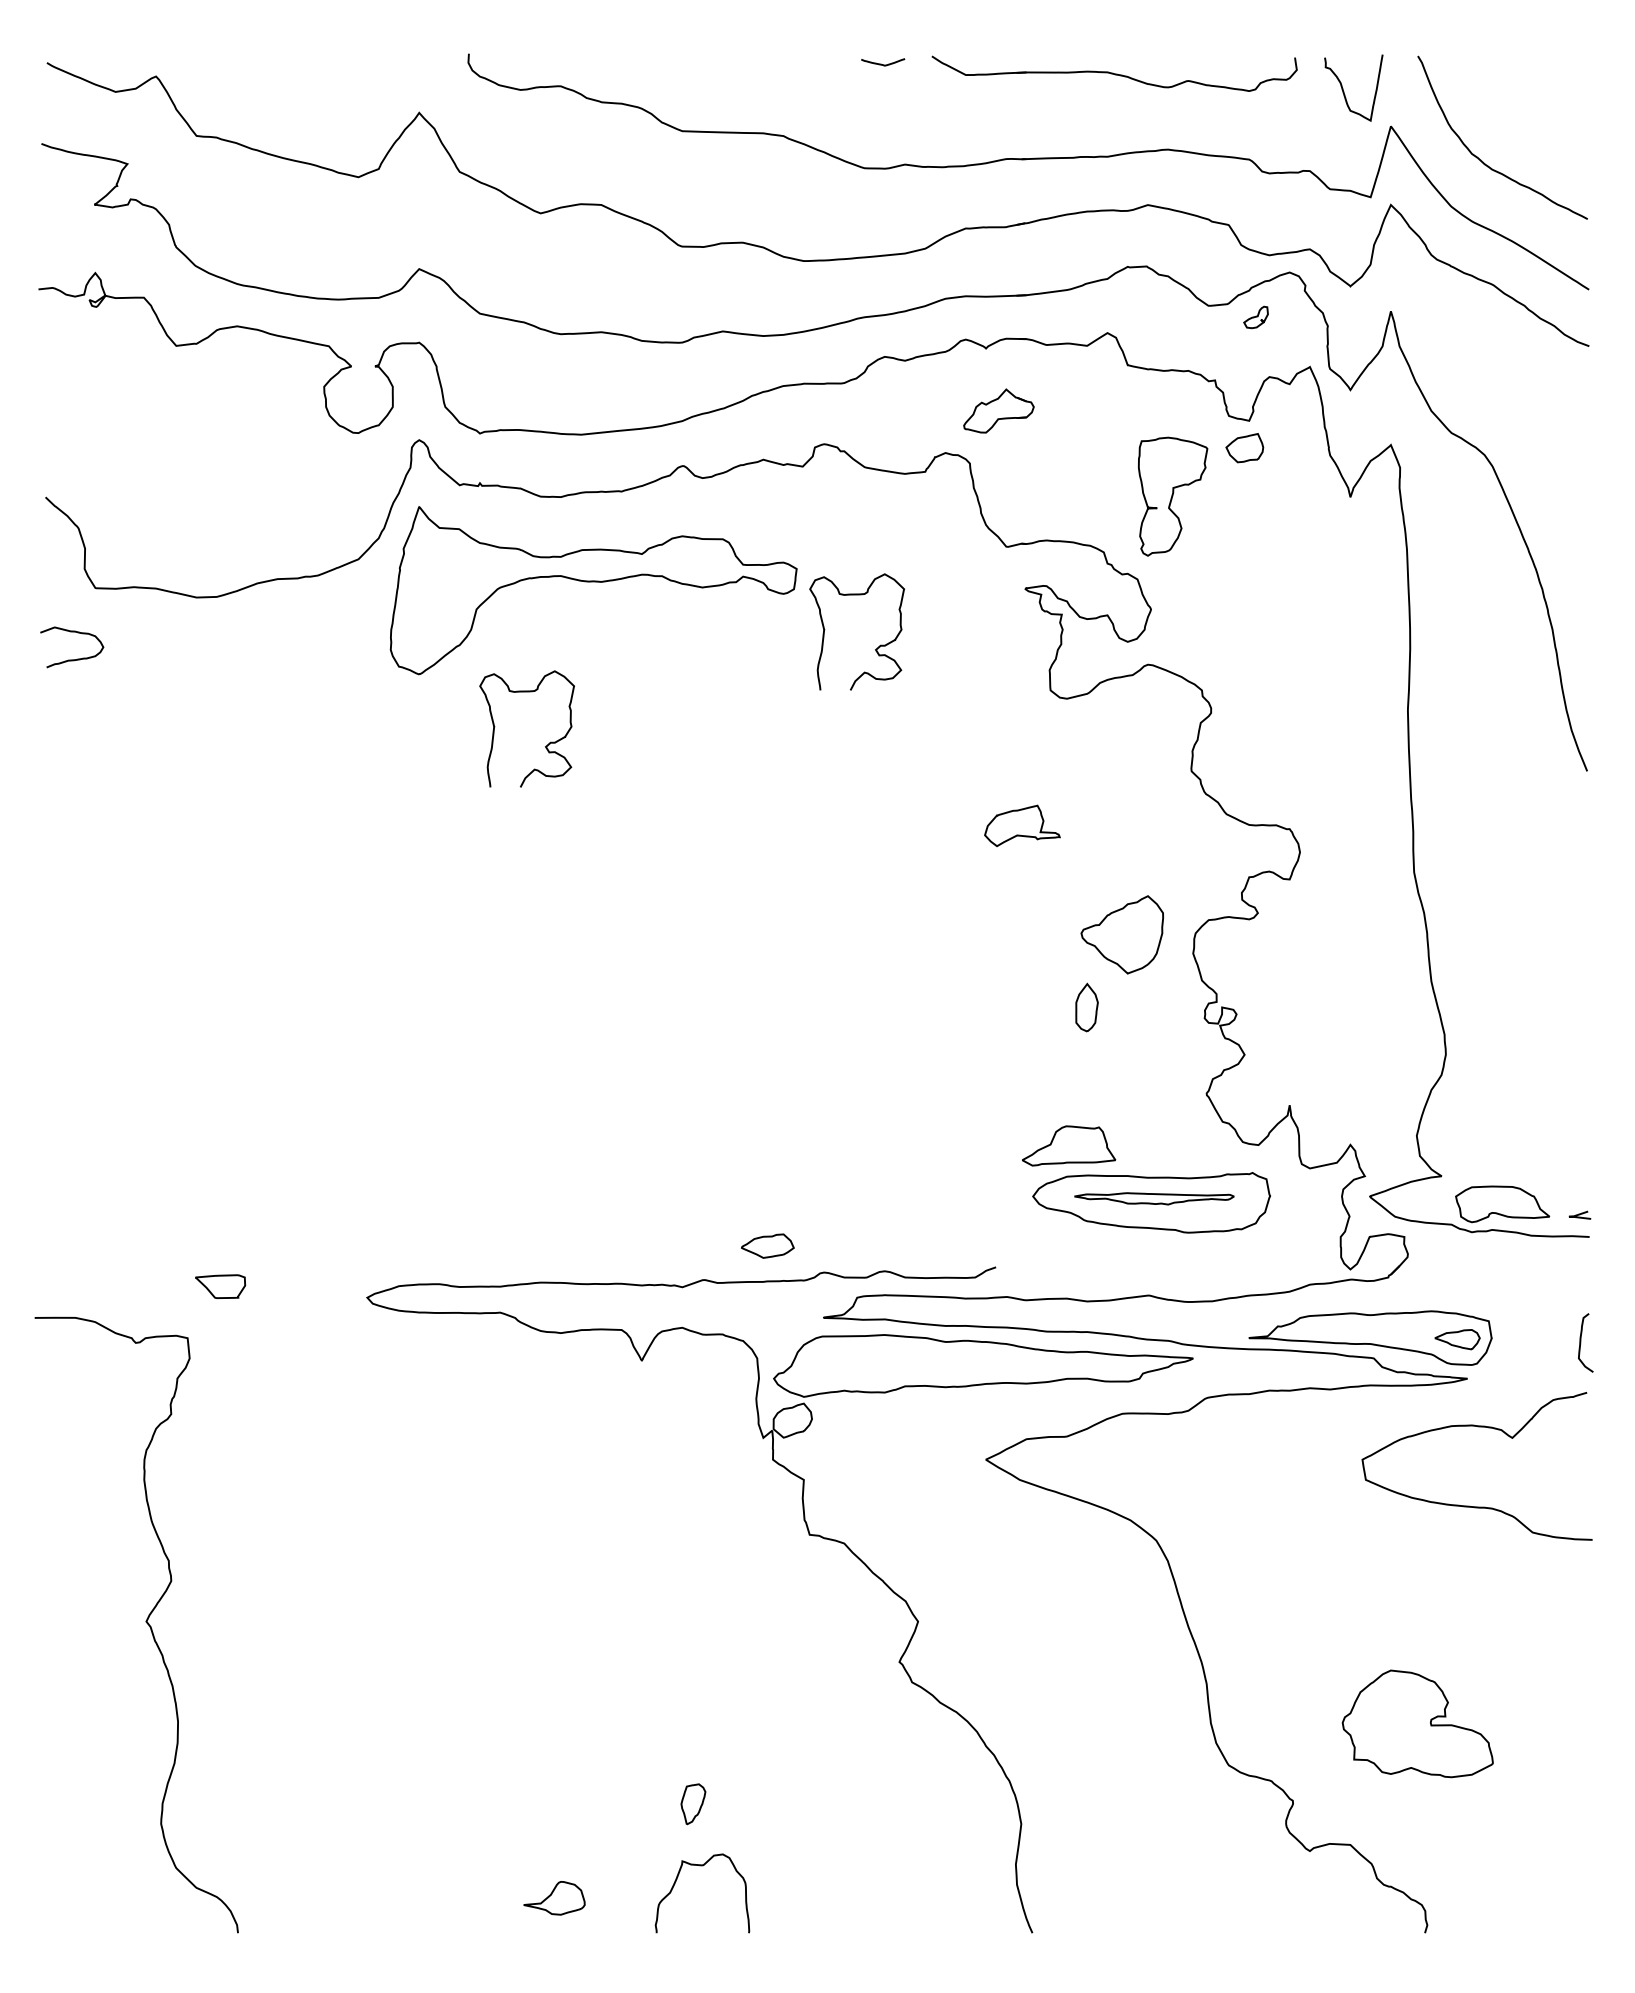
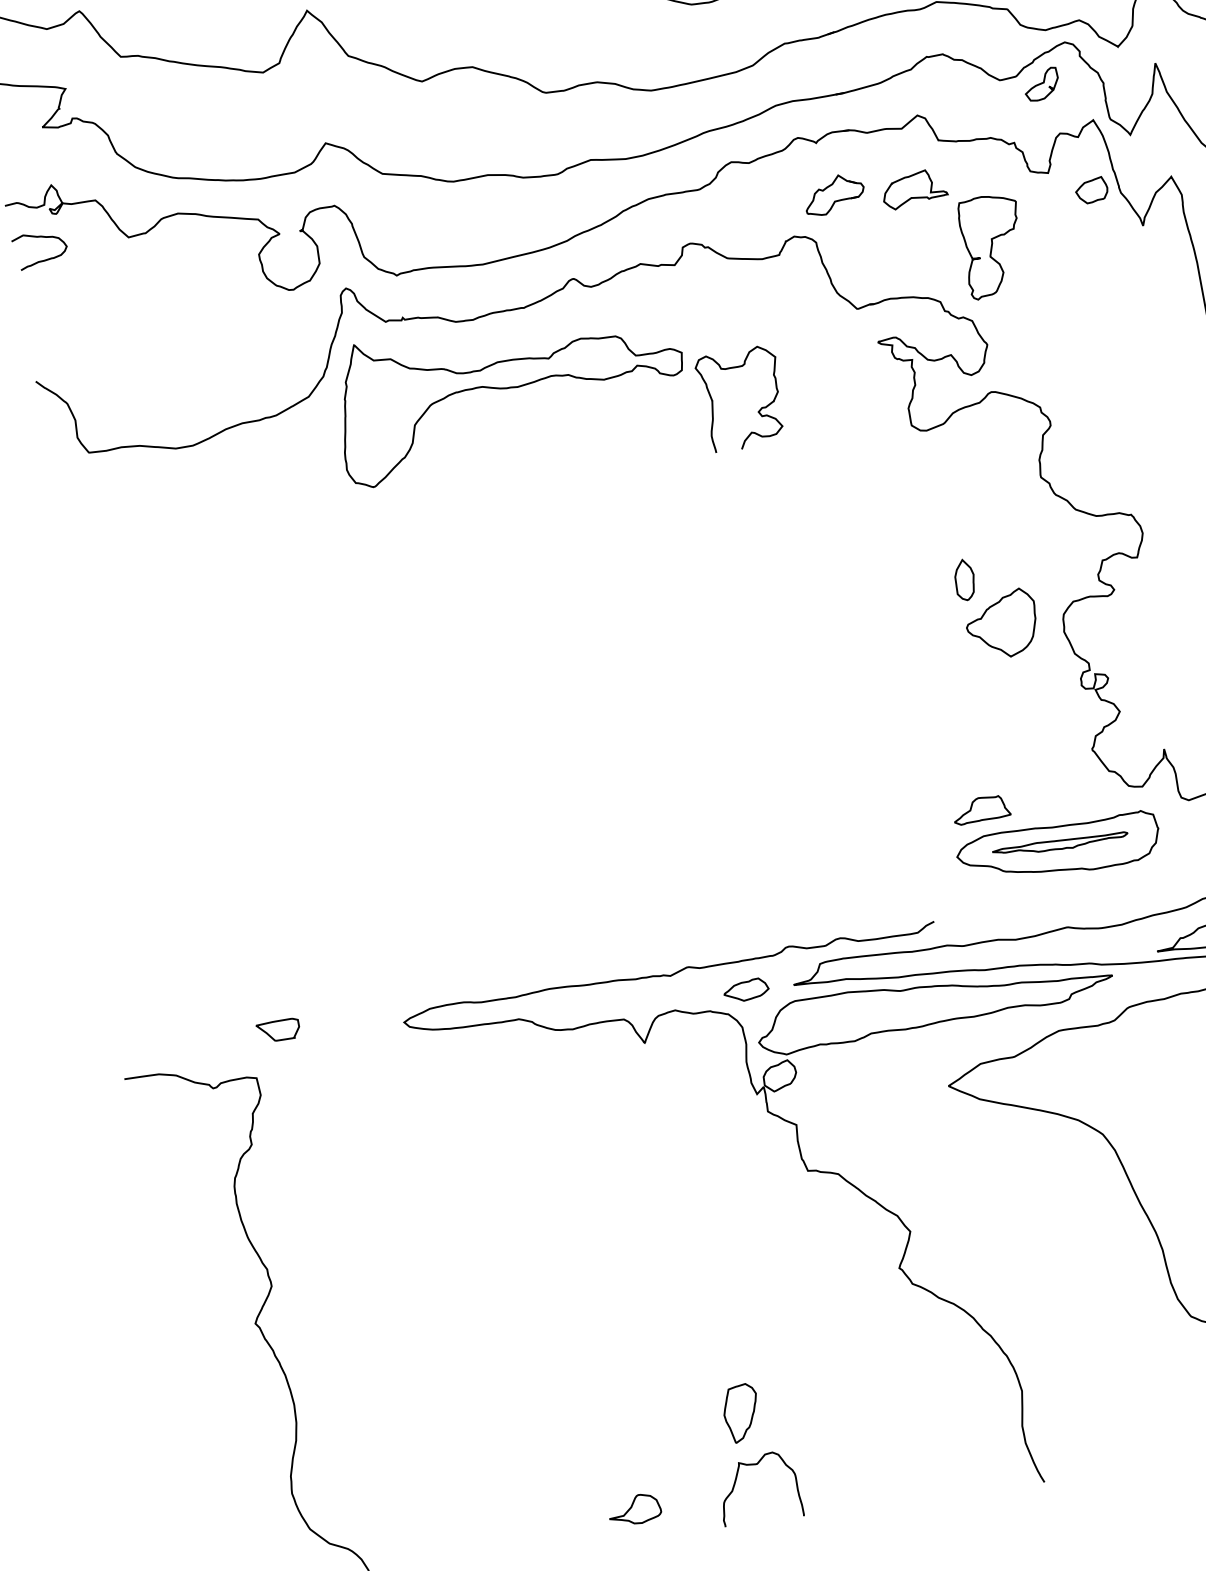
part: (1255, 317) -> (1041, 84), size x1.67
part: (1244, 448) -> (1091, 190), moved
curve: (72, 659) -> (42, 260), moved
curve: (545, 746) -> (489, 533), removed
part: (1022, 825) -> (914, 188), moved
part: (1086, 1007) -> (964, 580), moved
part: (1068, 1145) -> (981, 809), size x0.71
part: (767, 1245) -> (746, 989), moved
part: (693, 1804) -> (741, 1413), size x1.67

